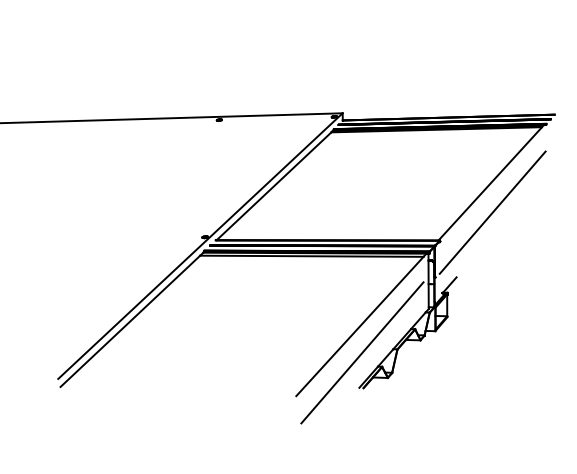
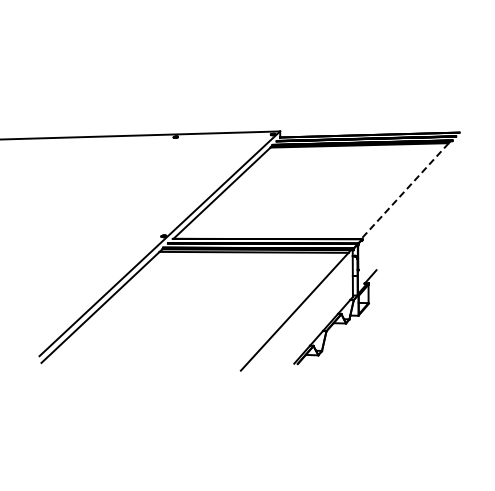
line: (489, 184) -> (404, 191), solid -> dashed
line: (492, 212) -> (406, 215), removed
line: (362, 352) -> (296, 333), removed

